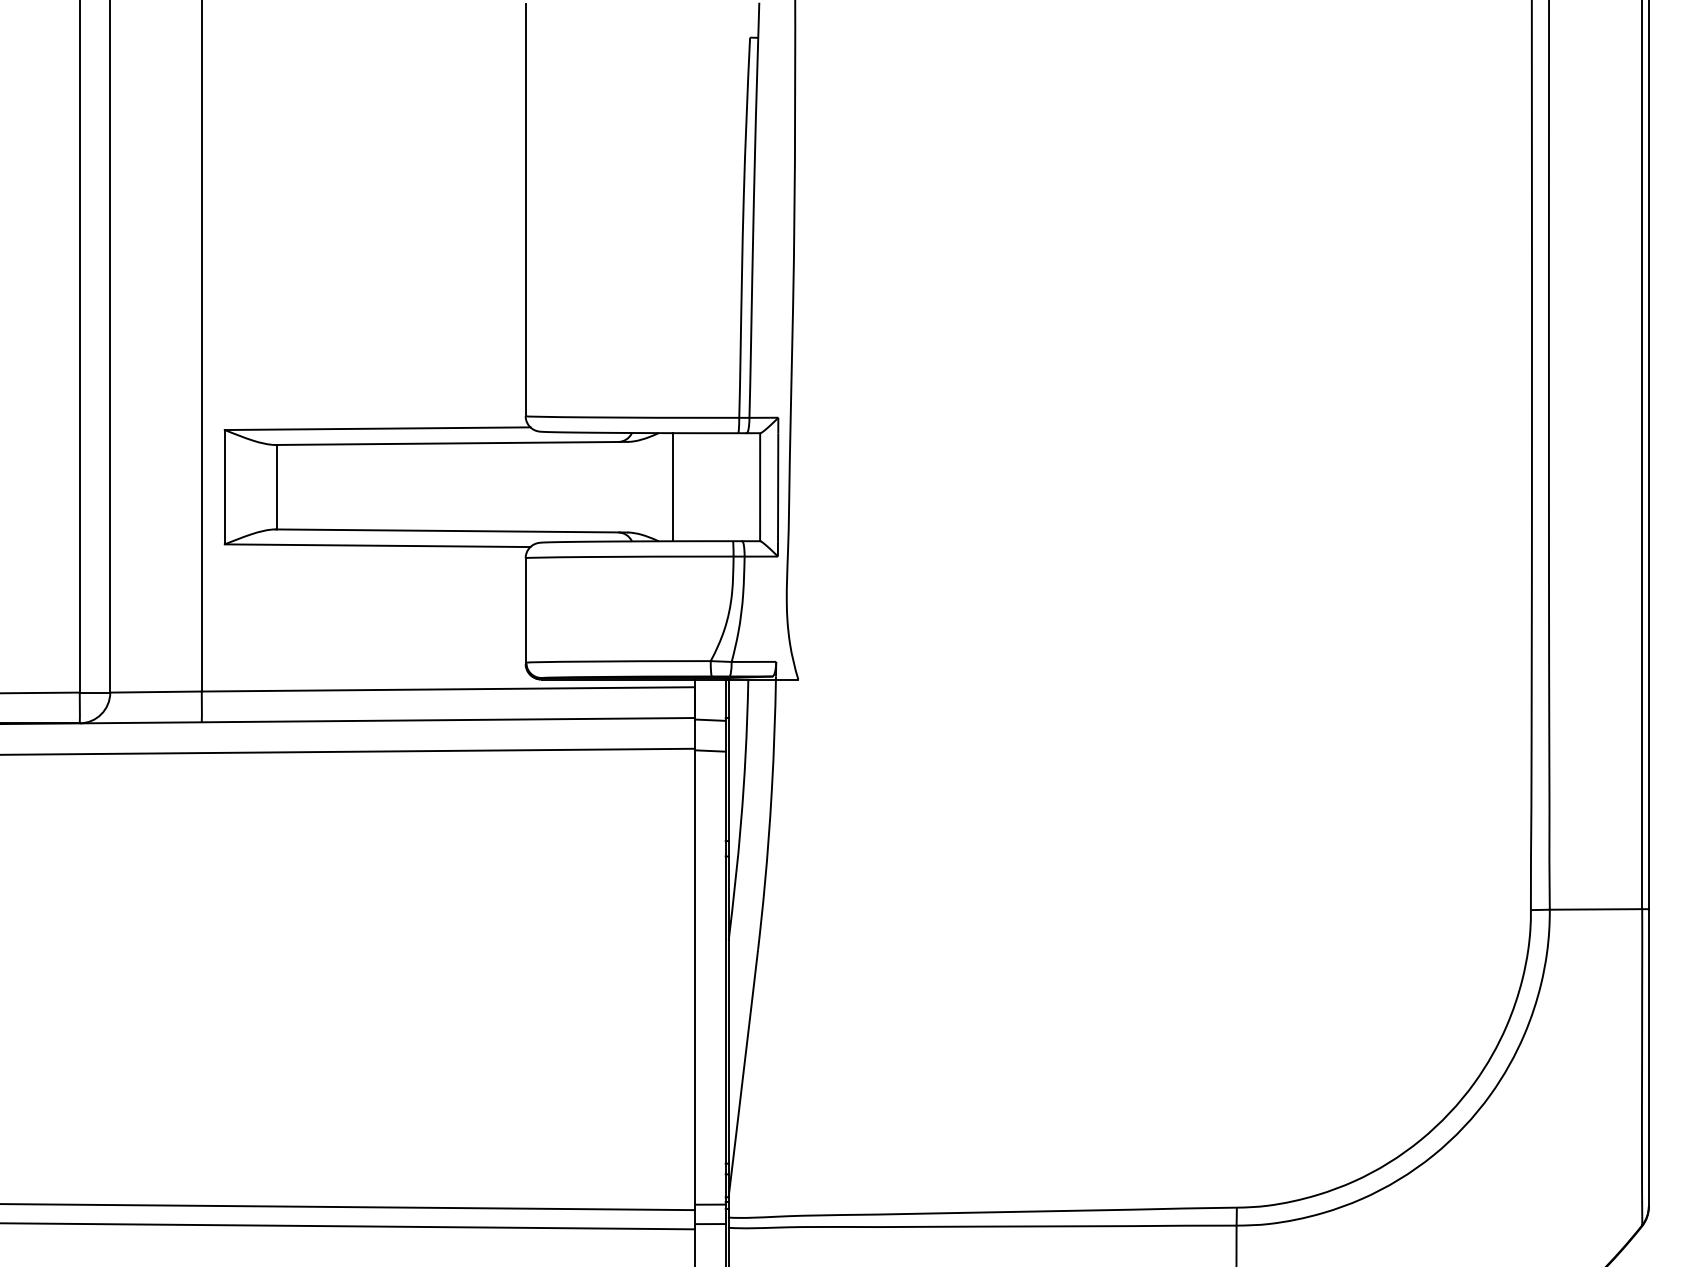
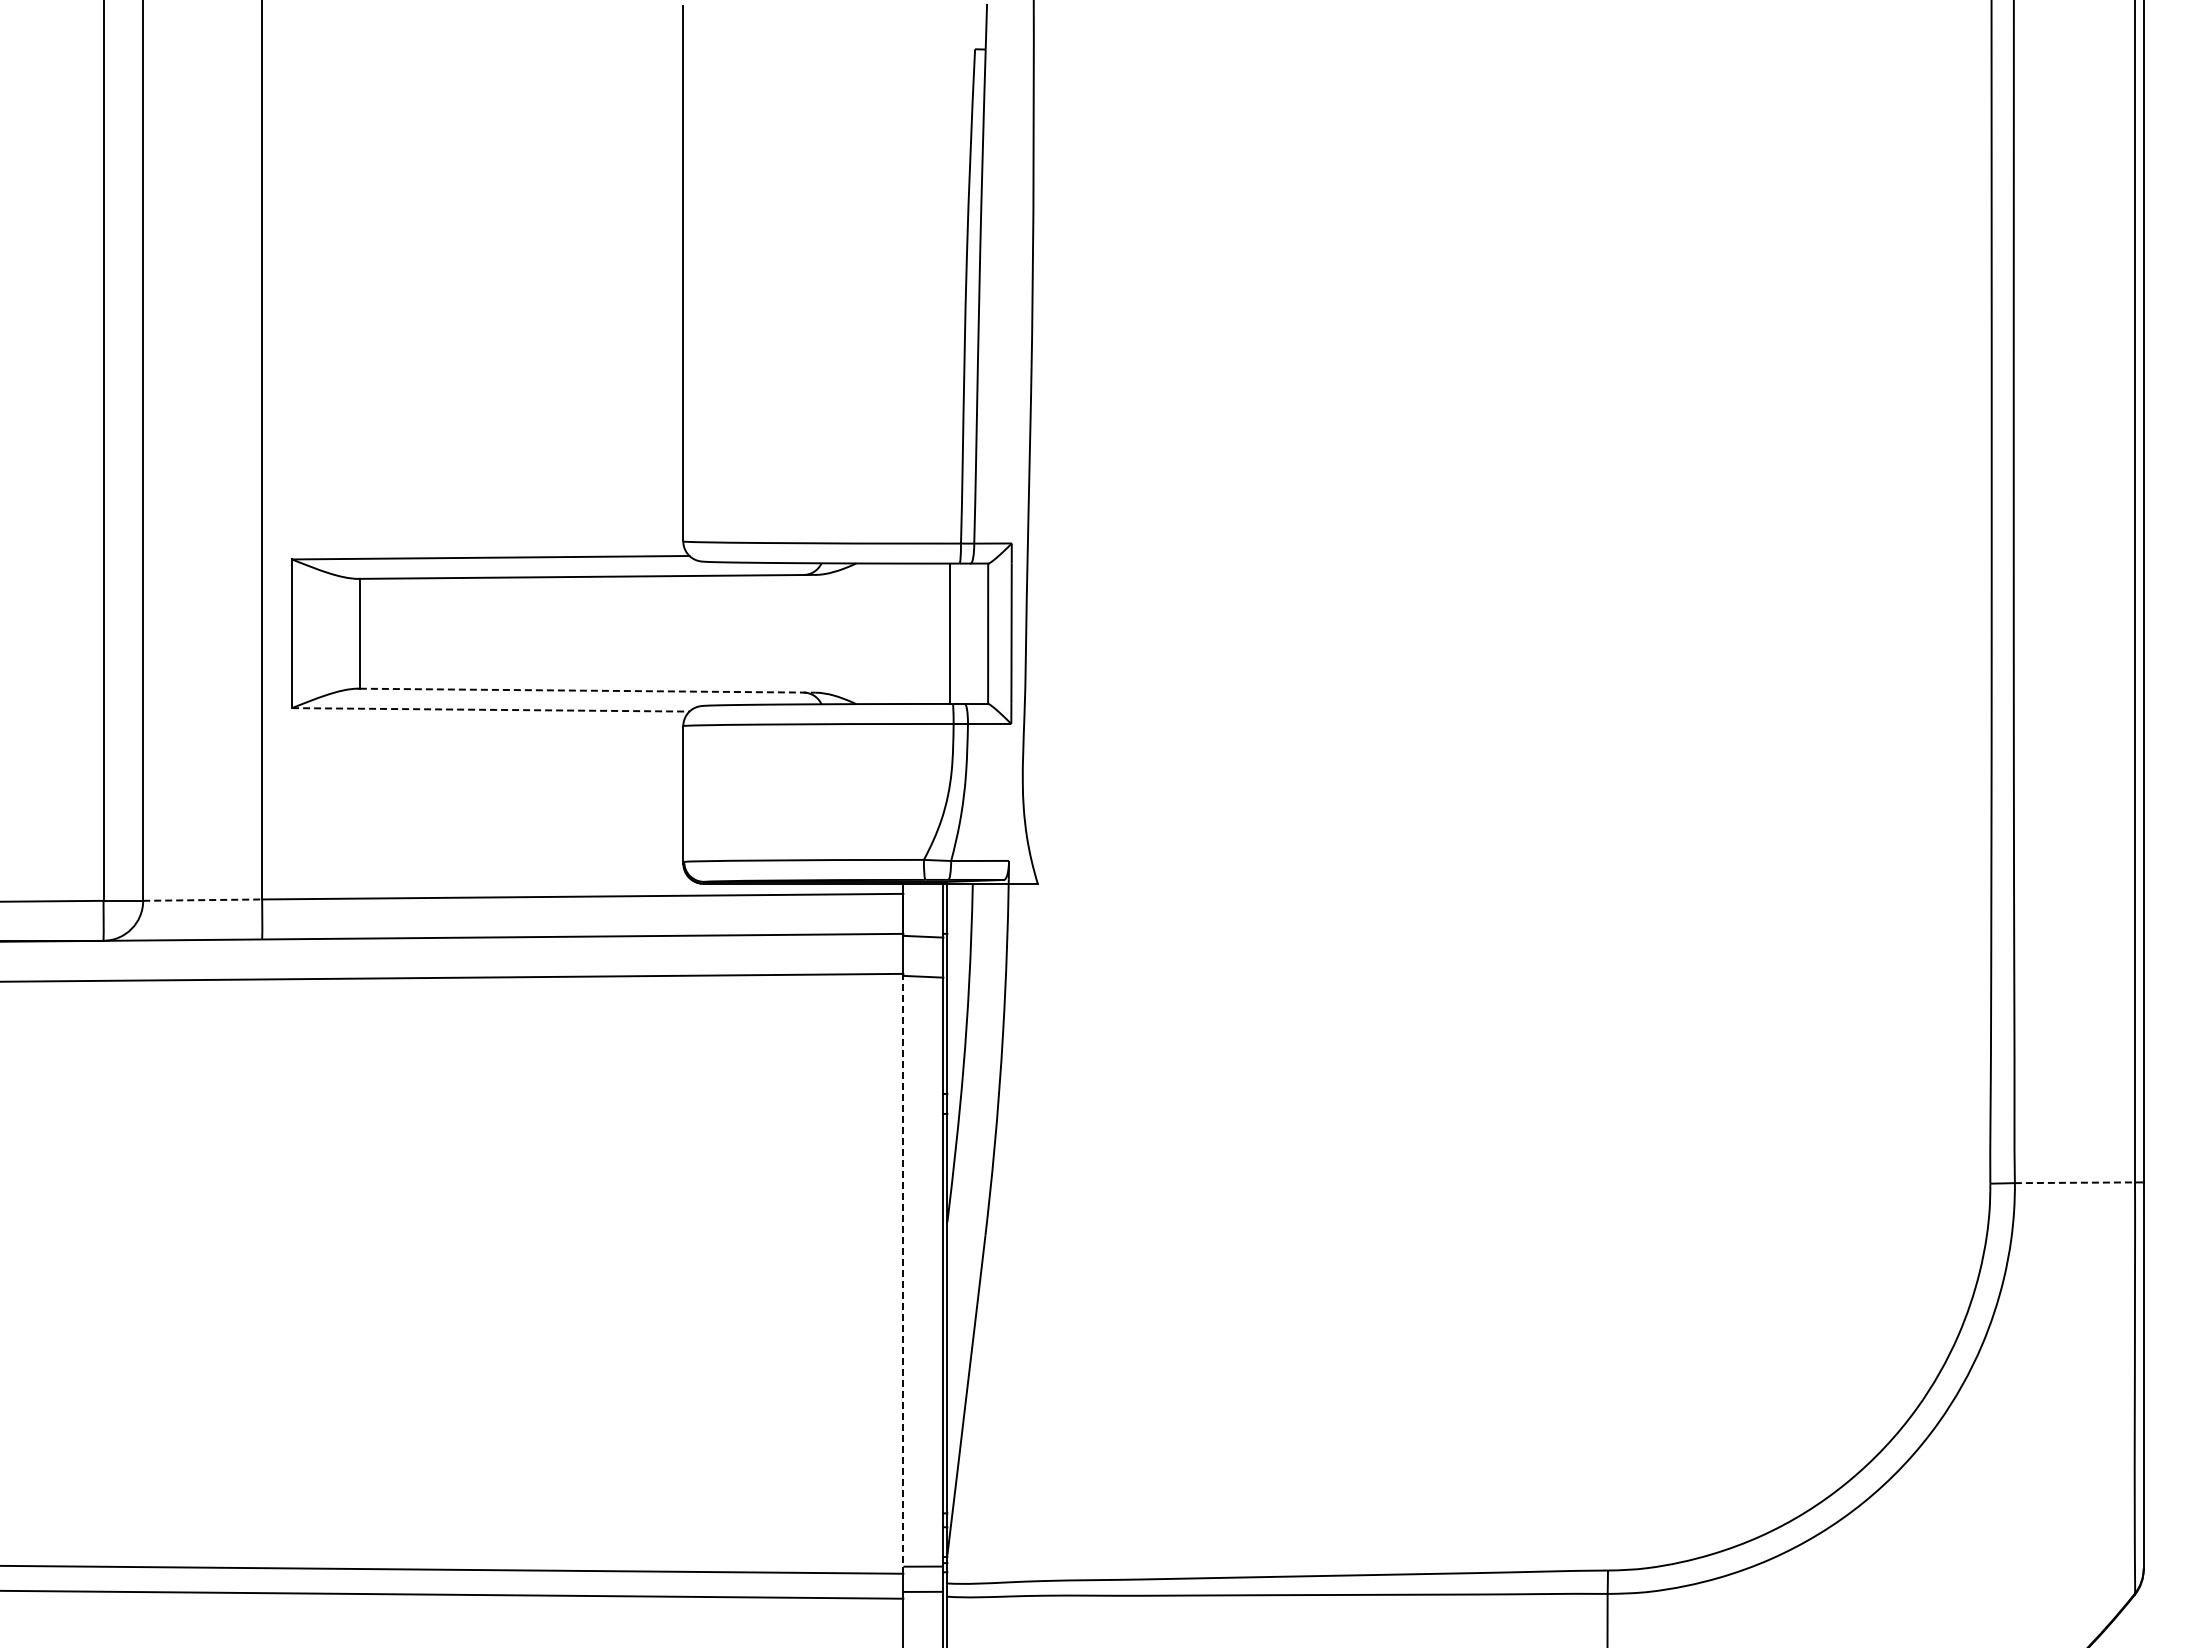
line: (672, 486) -> (949, 633), moved
line: (451, 530) -> (587, 690), solid -> dashed
line: (377, 545) -> (490, 709), solid -> dashed
line: (156, 692) -> (203, 900), solid -> dashed
line: (1596, 909) -> (2075, 1182), solid -> dashed
line: (695, 979) -> (903, 1273), solid -> dashed

